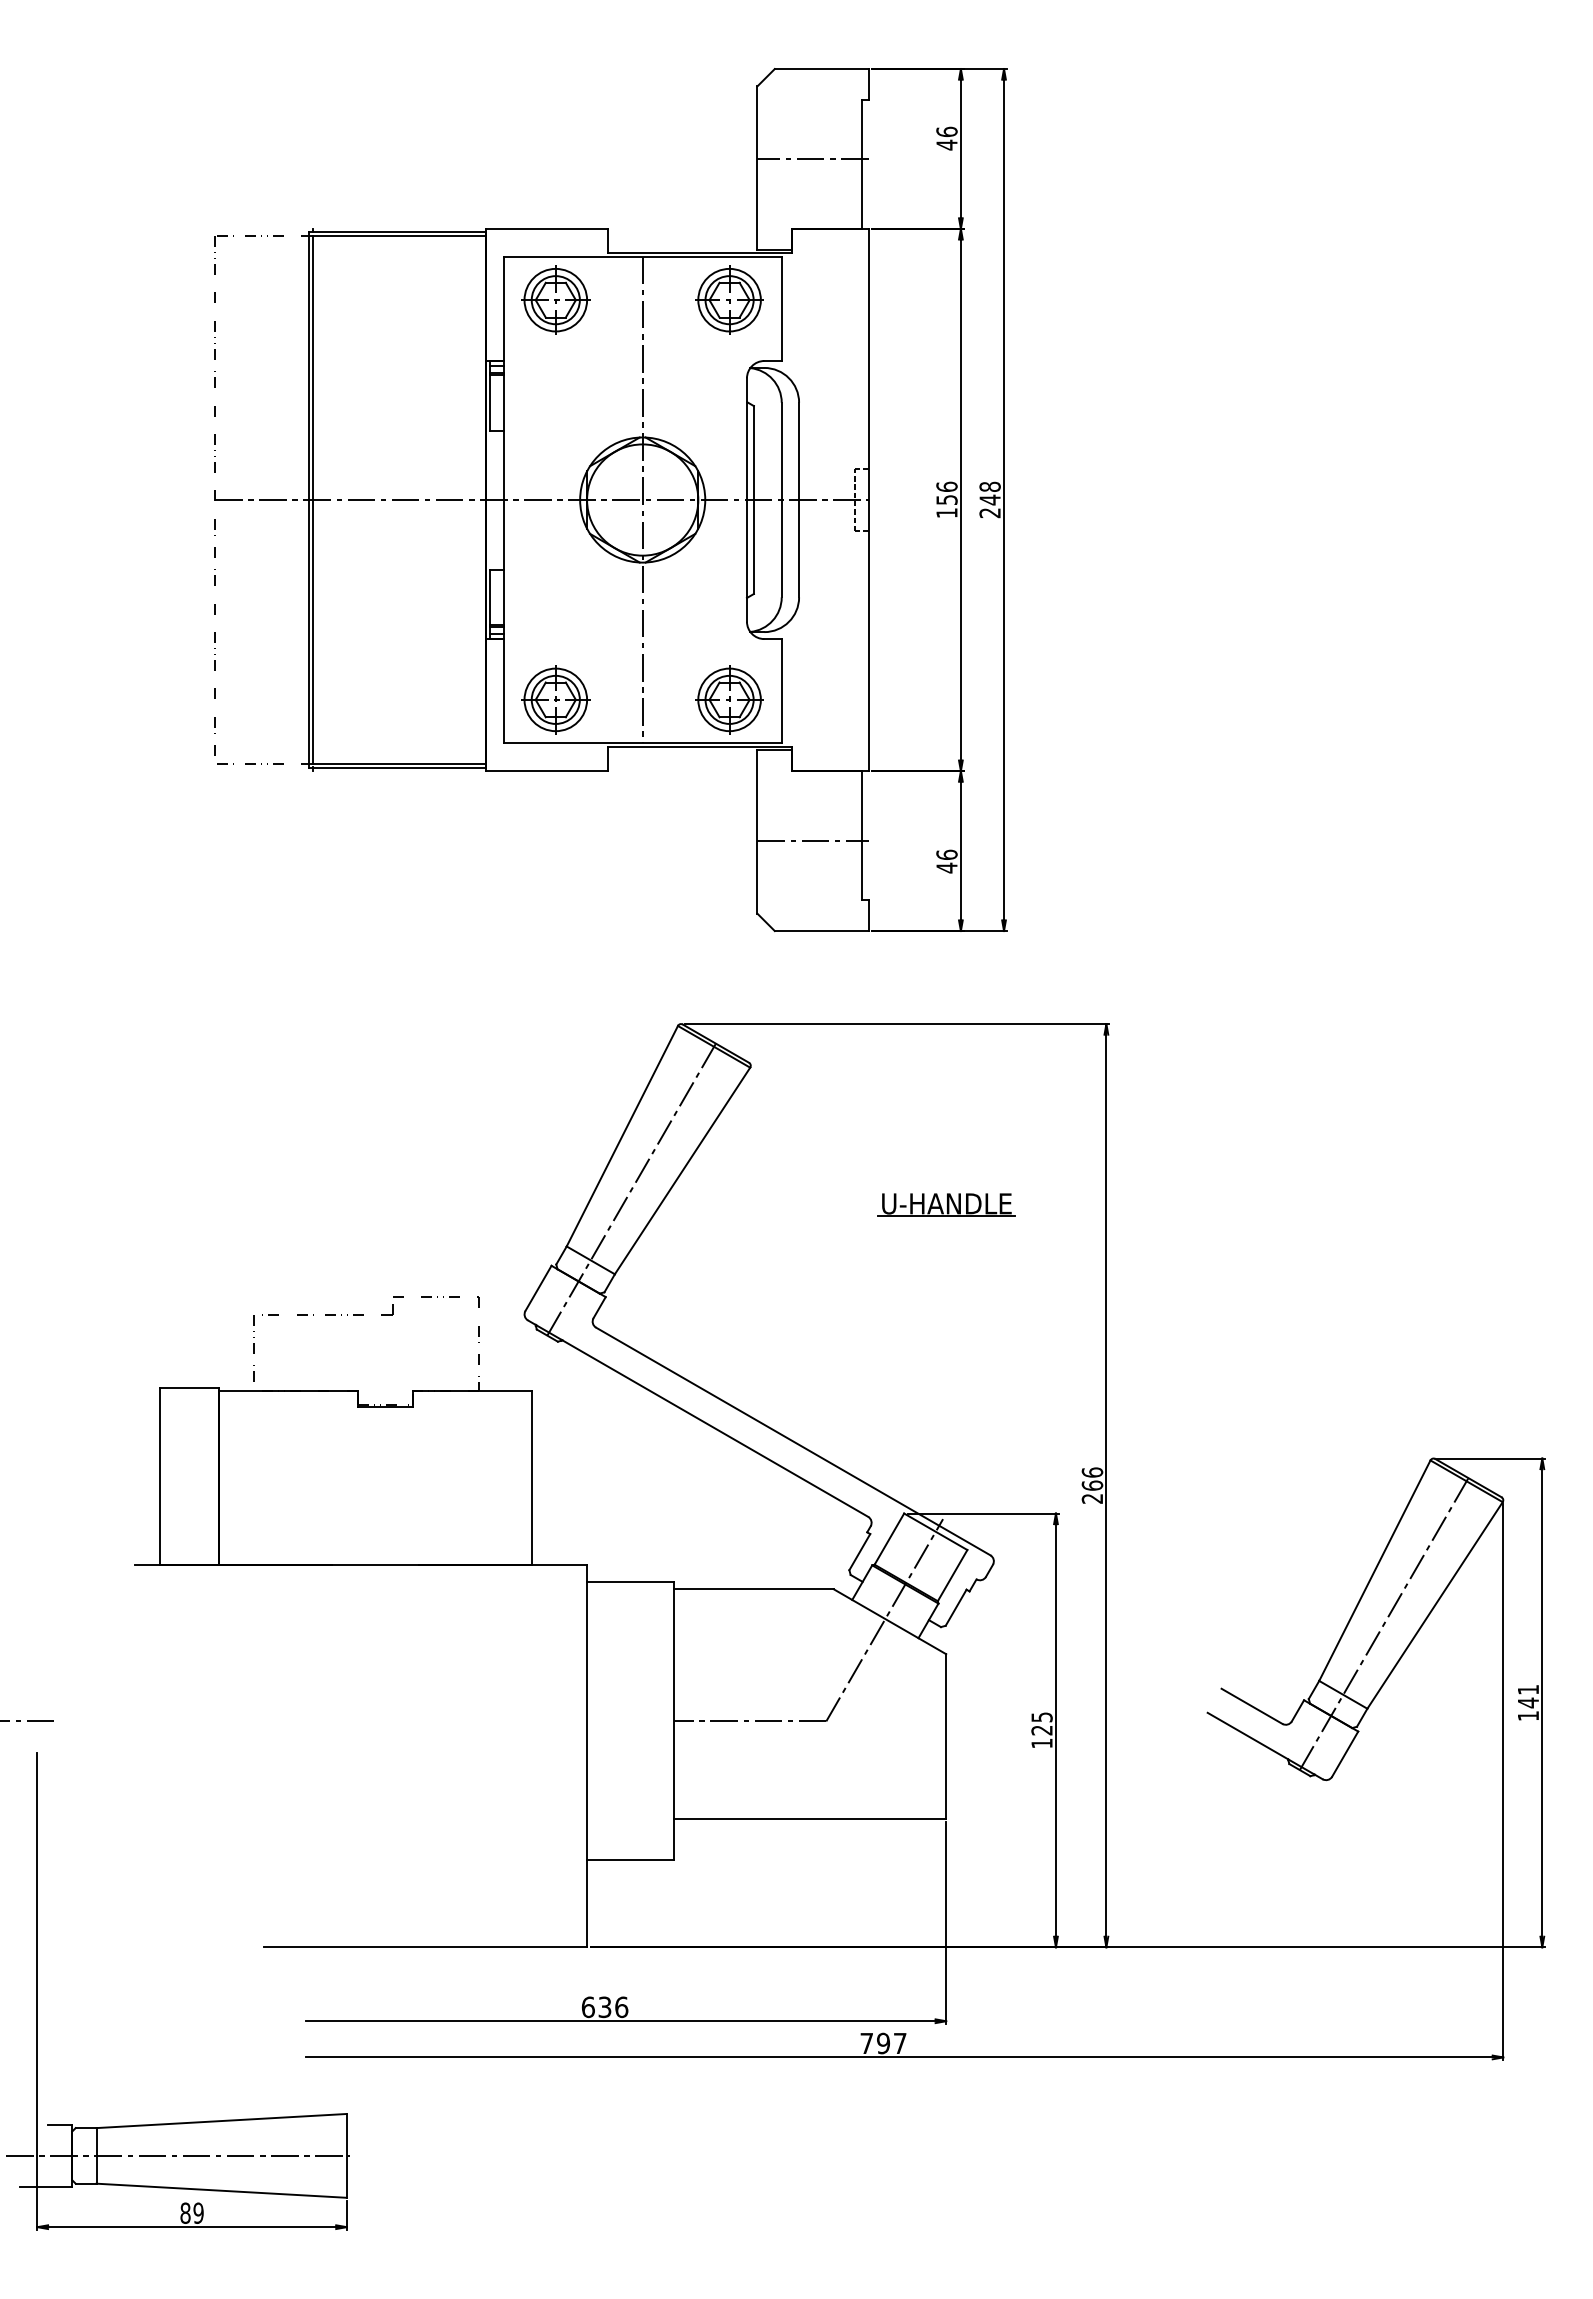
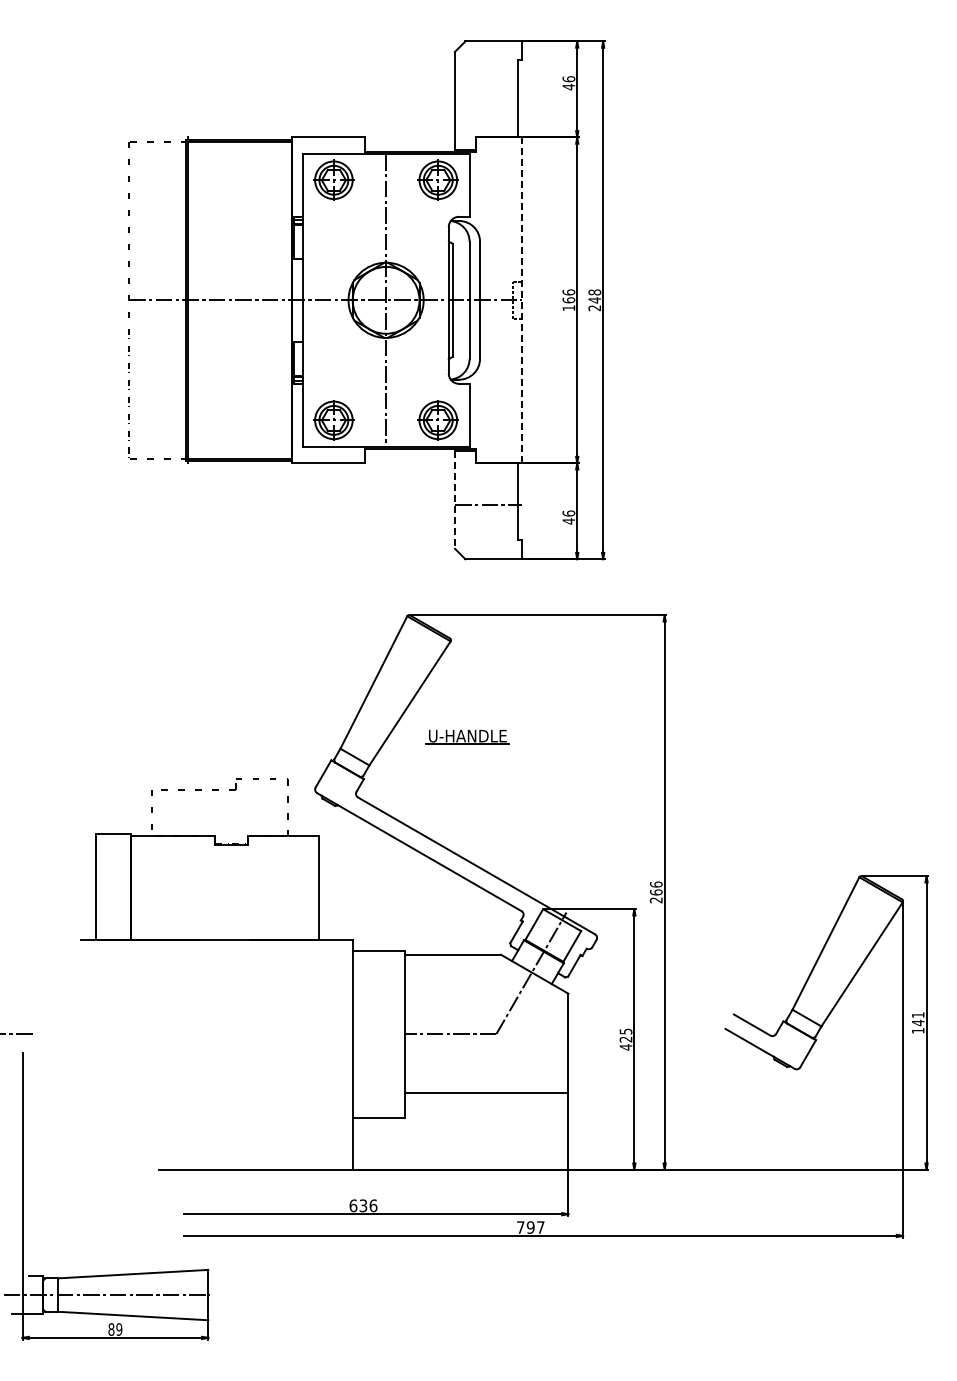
line: (813, 159) -> (488, 95), removed
line: (868, 500) -> (521, 300), solid -> dashed
text: (946, 500) -> (568, 300), 156 -> 166
line: (758, 833) -> (455, 500), solid -> dashed
line: (631, 1189) -> (379, 714), removed
part: (946, 1204) -> (467, 736), moved
line: (1384, 1623) -> (831, 975), removed
text: (1041, 1743) -> (625, 1047), 125 -> 425

